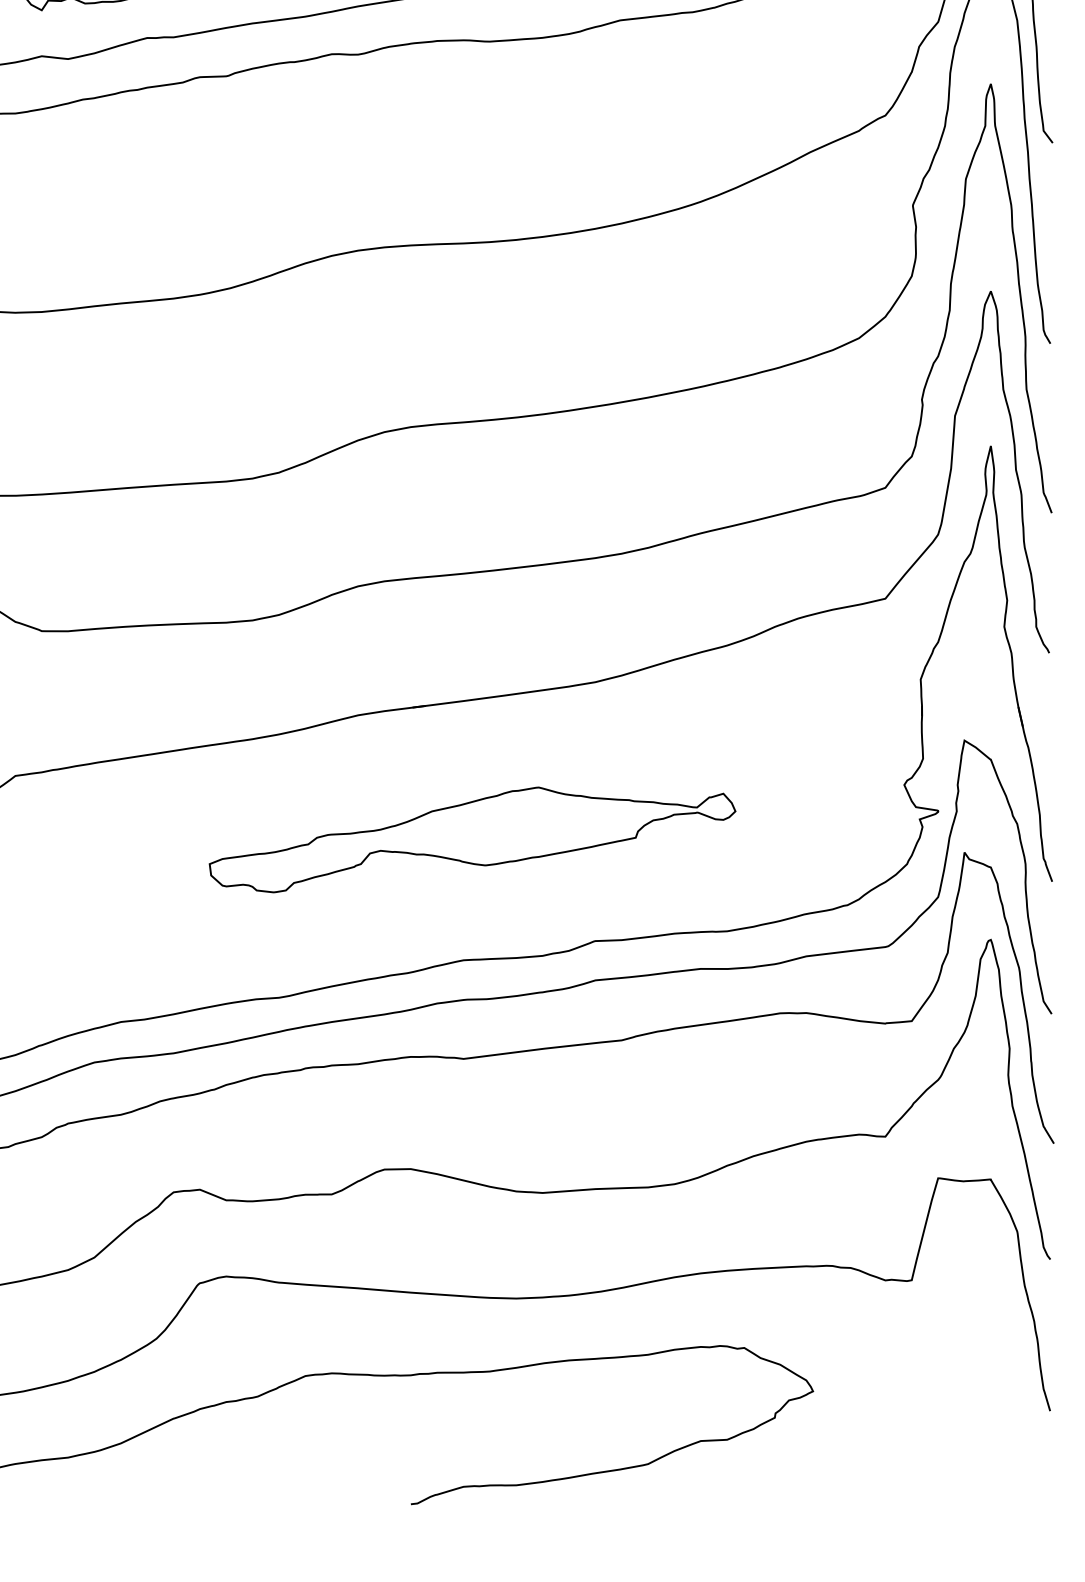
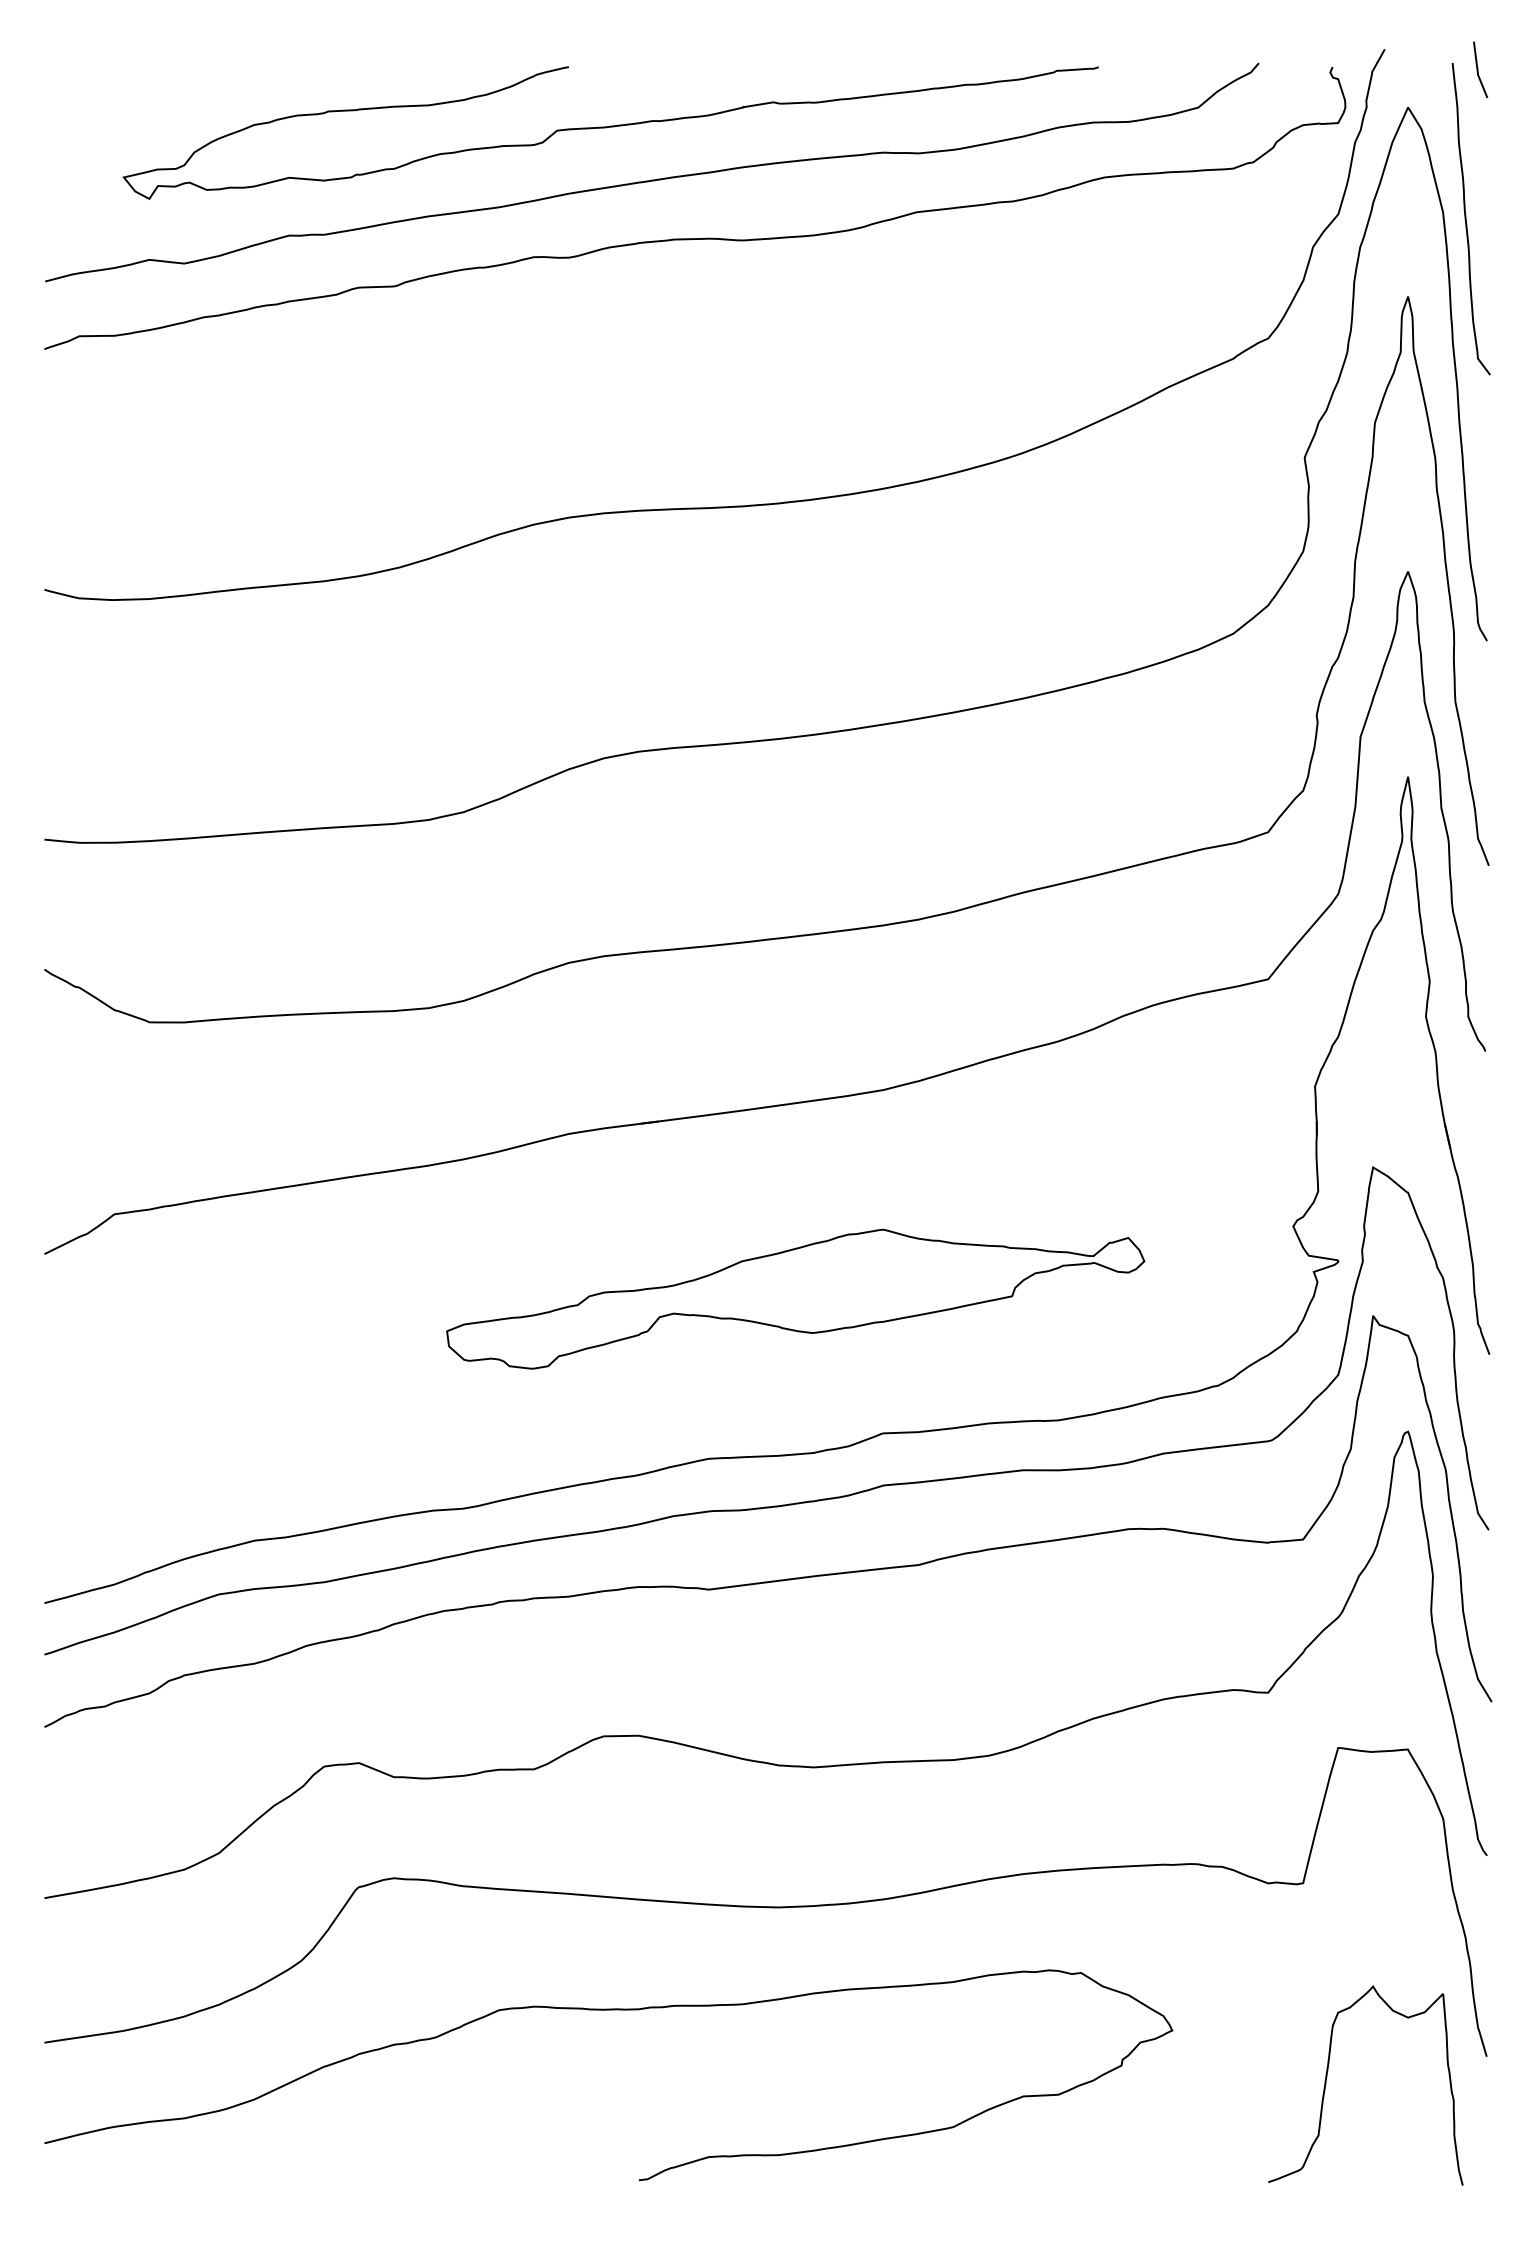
part: (472, 839) -> (795, 1298), moved
curve: (930, 1426) -> (1327, 2077), added

